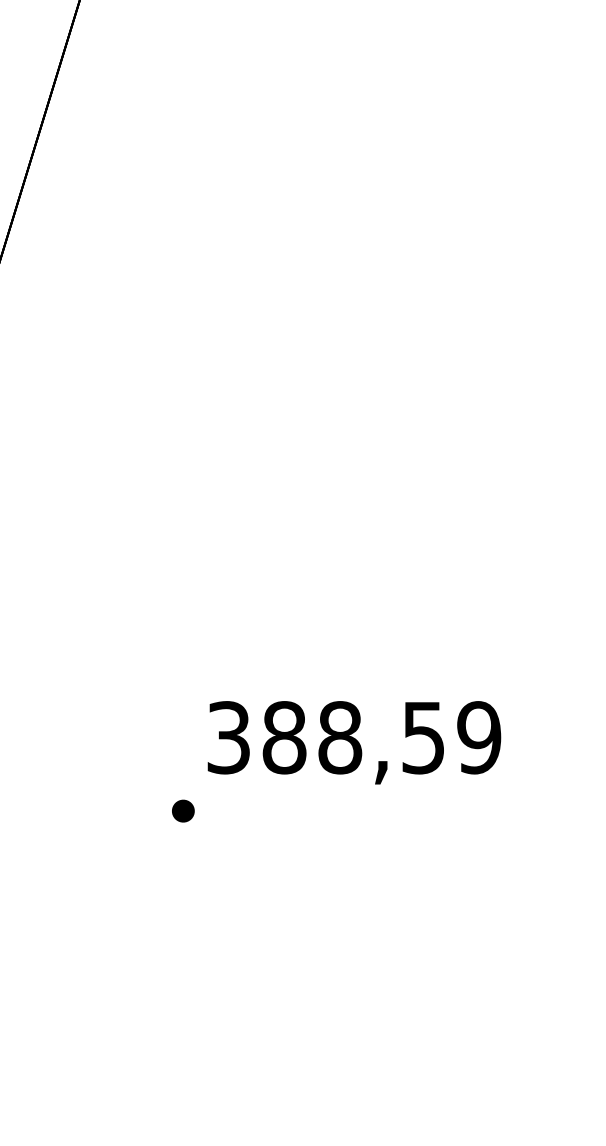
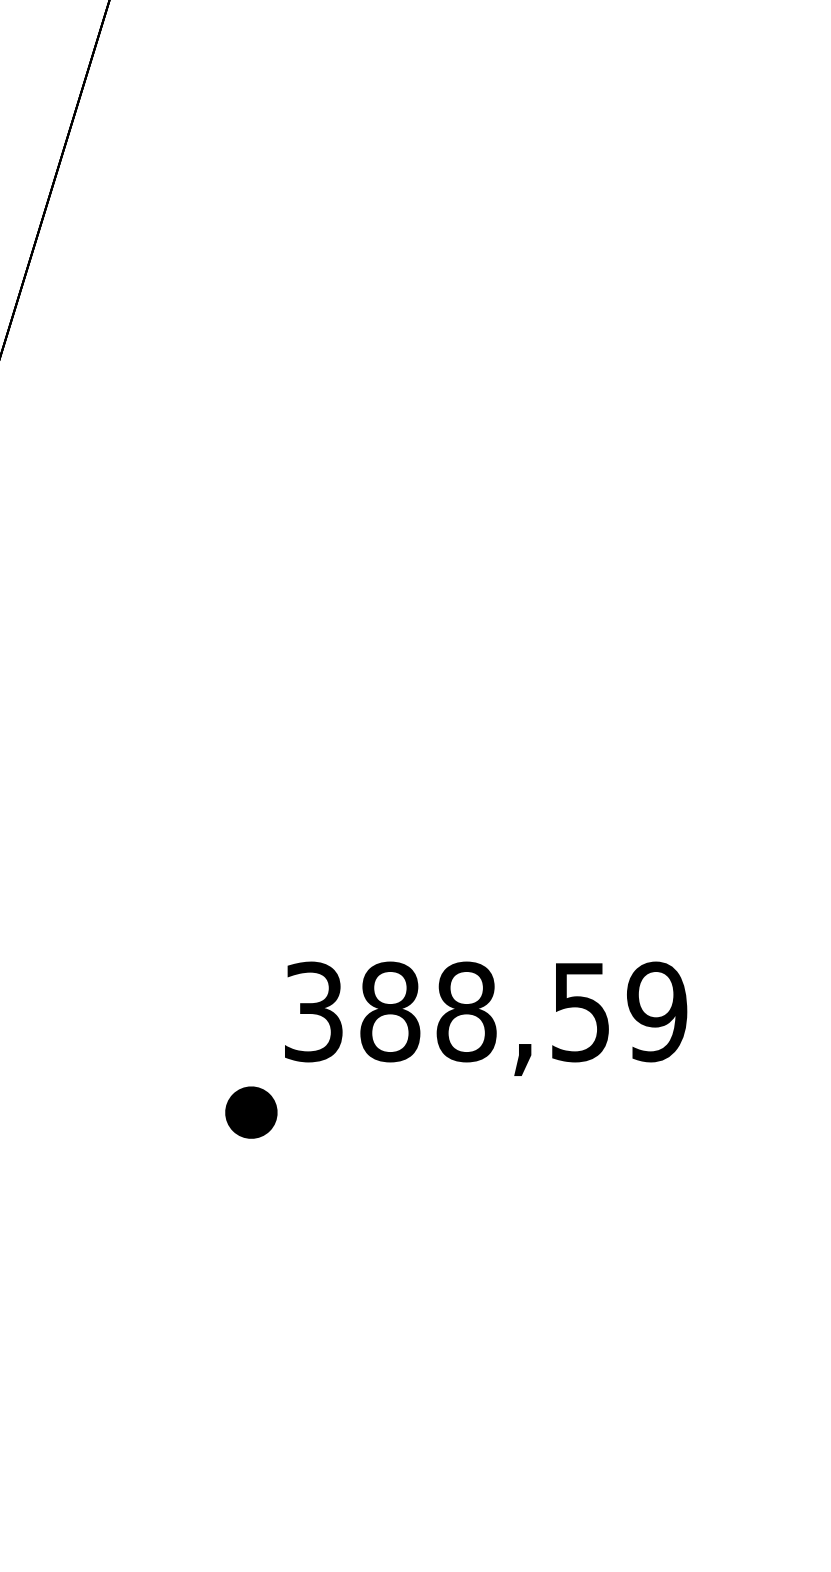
part: (183, 811) -> (251, 1112), size x1.67

